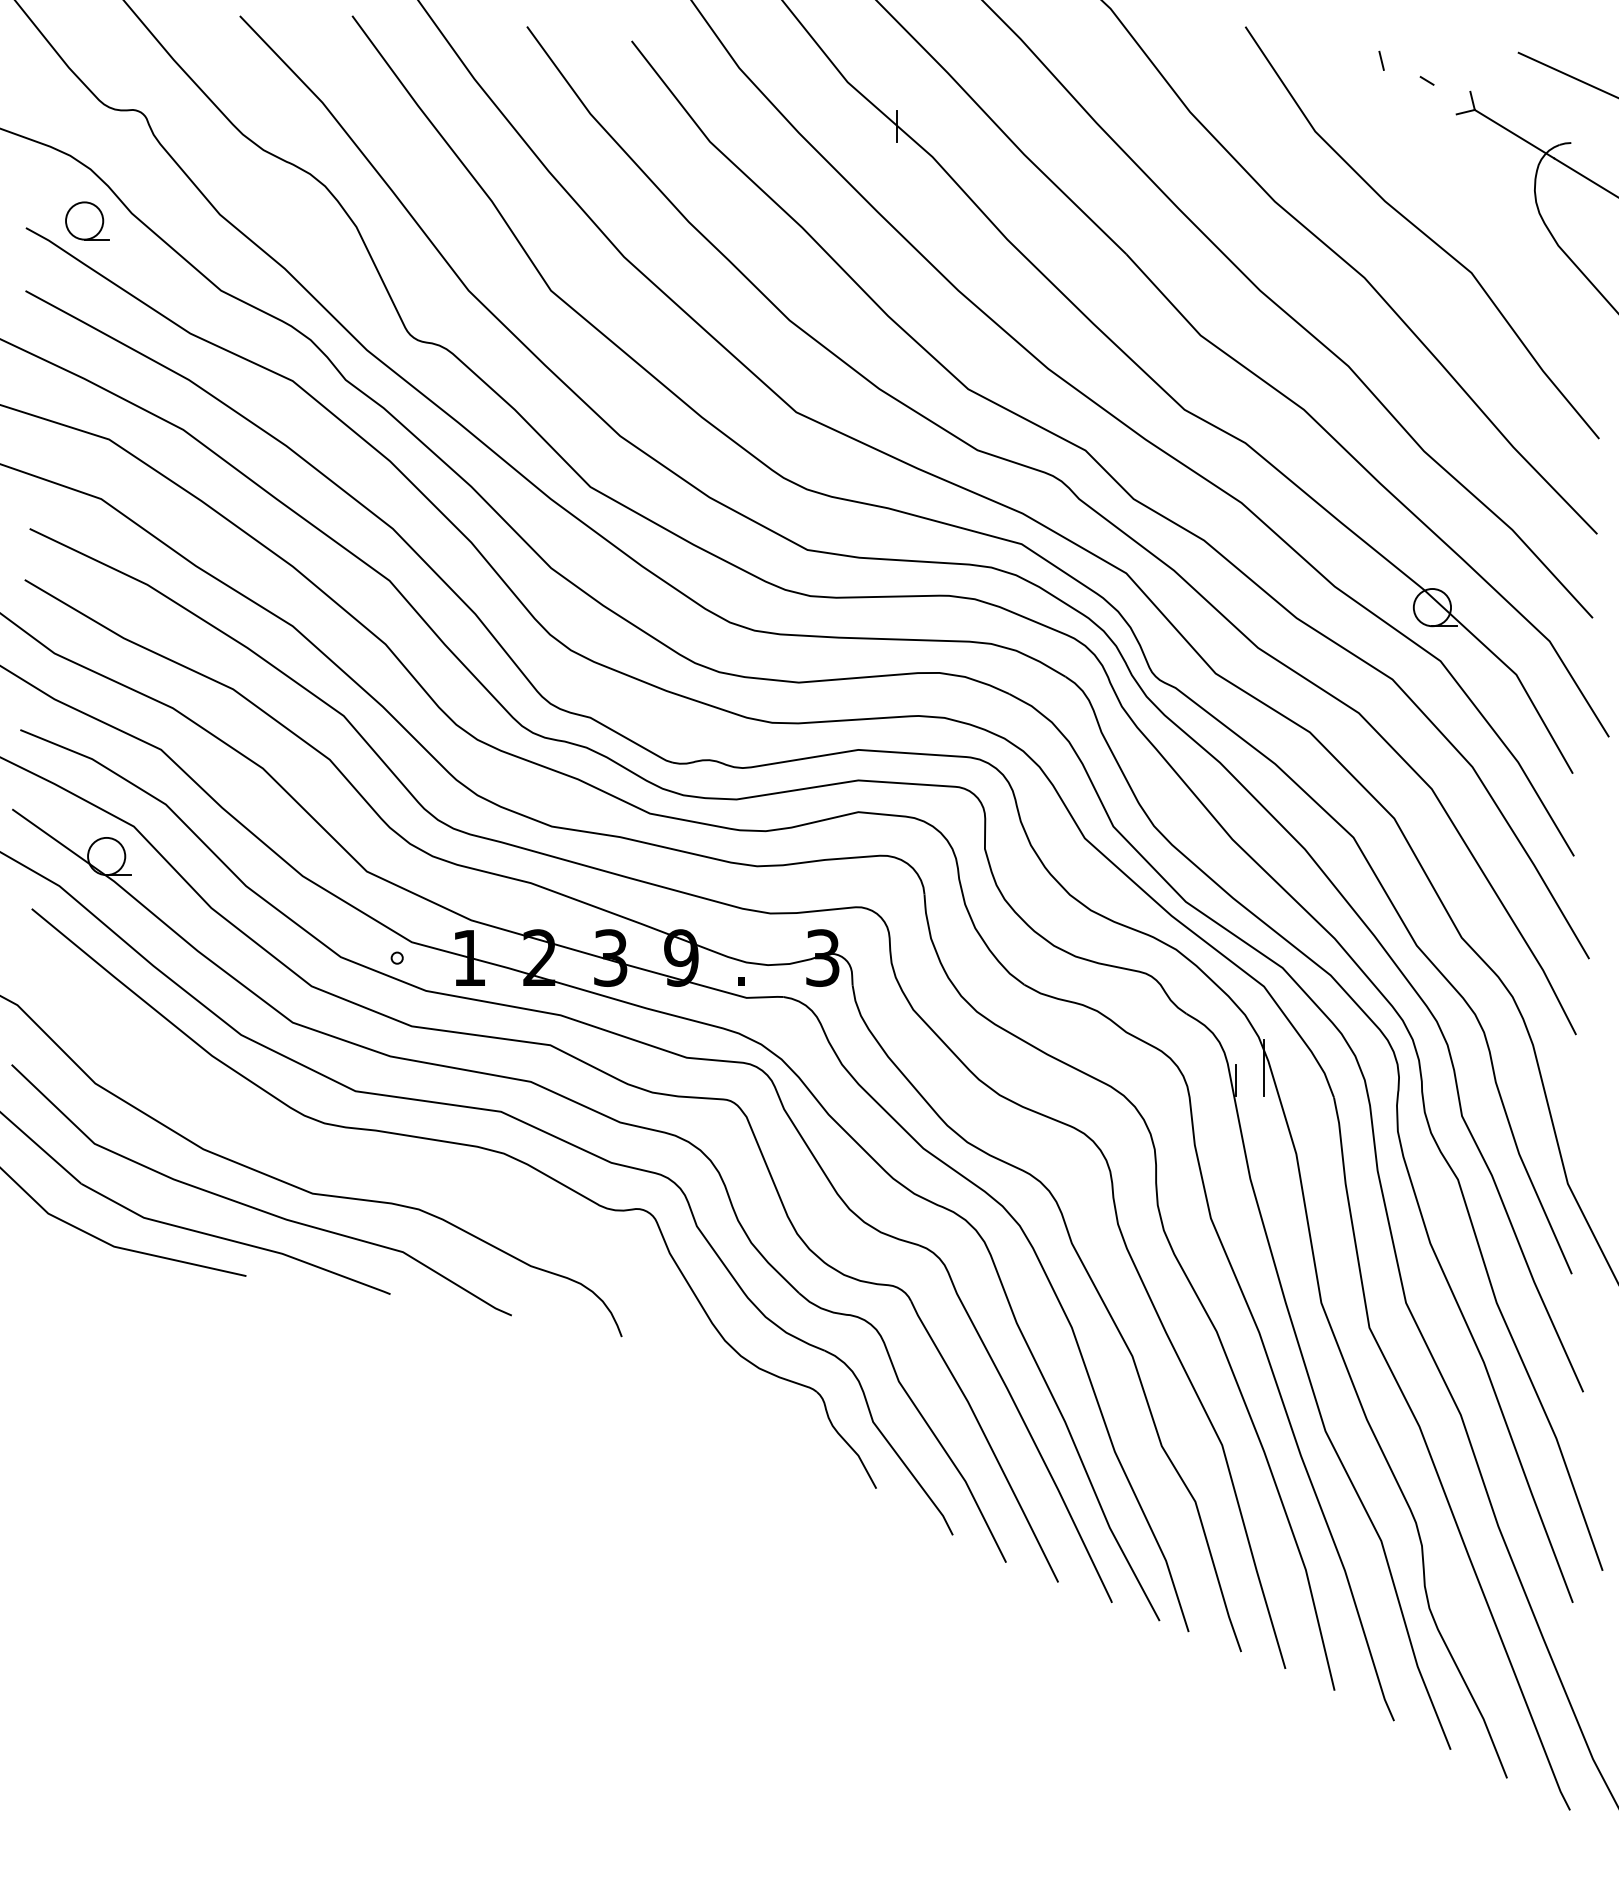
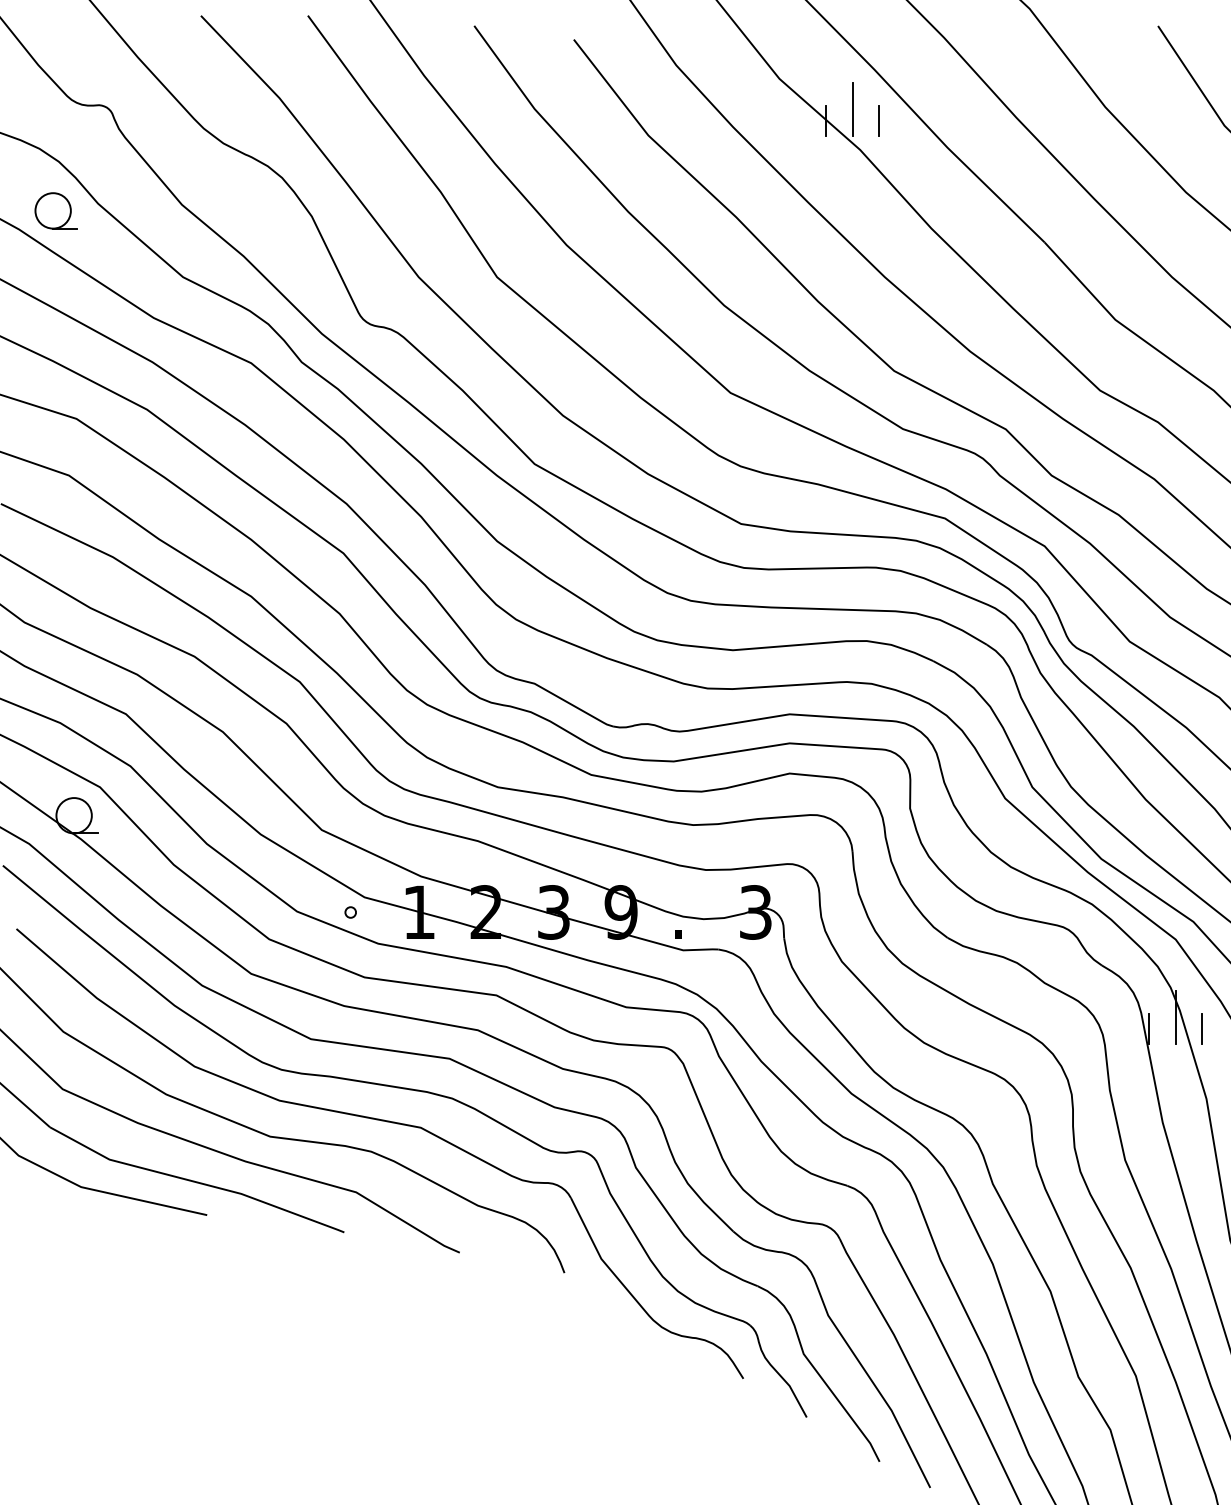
line: (924, 114) -> (852, 109), added
line: (952, 126) -> (879, 120), added
line: (1291, 1080) -> (1201, 1028), added
part: (434, 1178) -> (386, 1122), added

